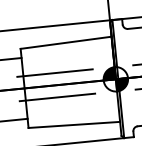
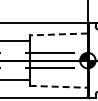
line: (65, 42) -> (58, 34), solid -> dashed
line: (75, 124) -> (59, 86), solid -> dashed

